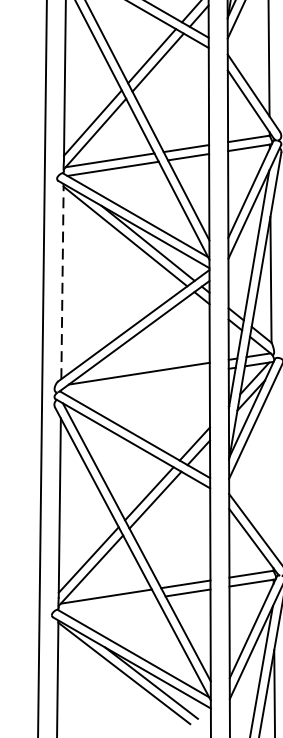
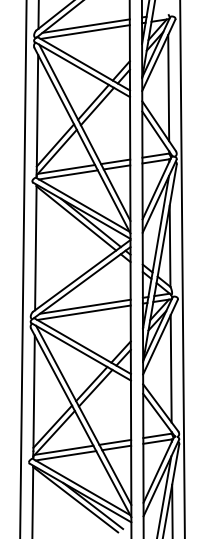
line: (61, 281) -> (35, 247), dashed -> solid
line: (136, 382) -> (83, 312), added
line: (271, 469) -> (170, 368), added
line: (108, 604) -> (65, 455), added

